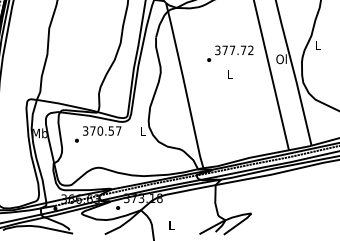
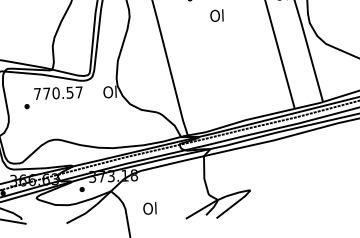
text: (229, 74) -> (216, 16), L -> Ol
text: (85, 130) -> (37, 93), 370.57 -> 770.57
text: (142, 131) -> (109, 91), L -> Ol
text: (171, 224) -> (150, 207), L -> Ol

